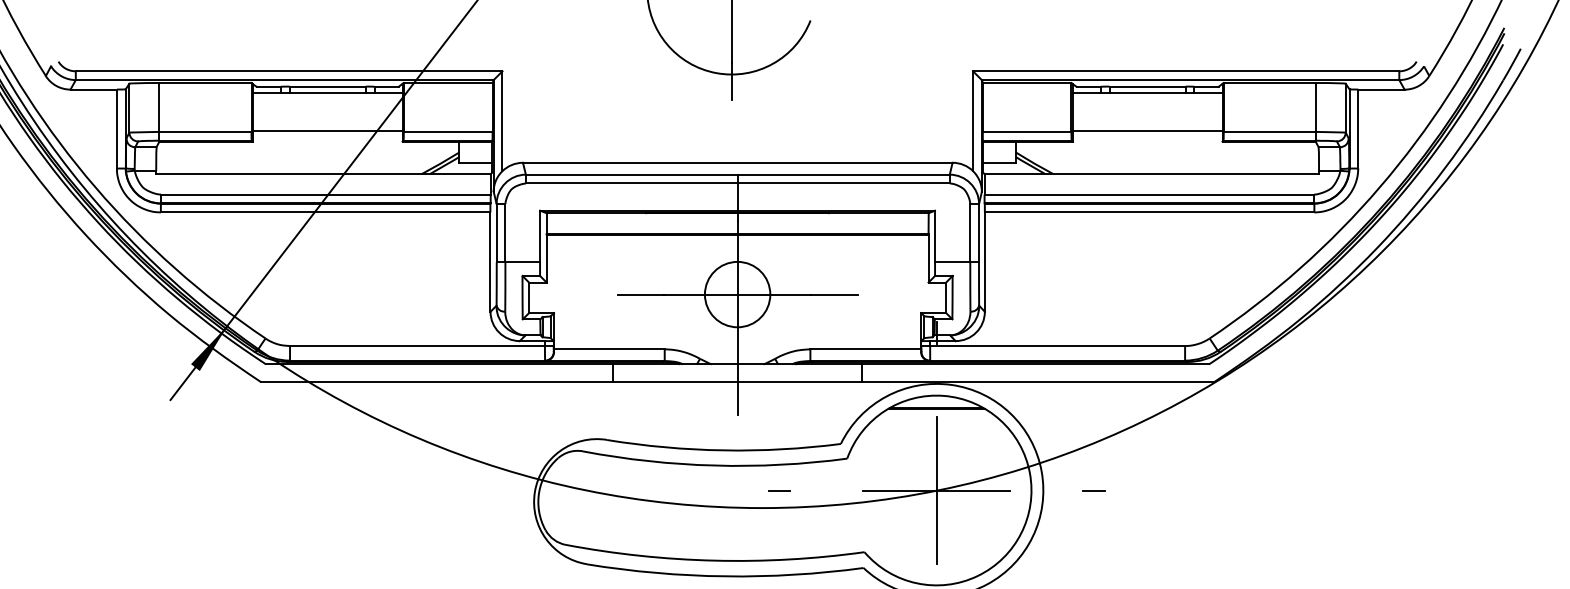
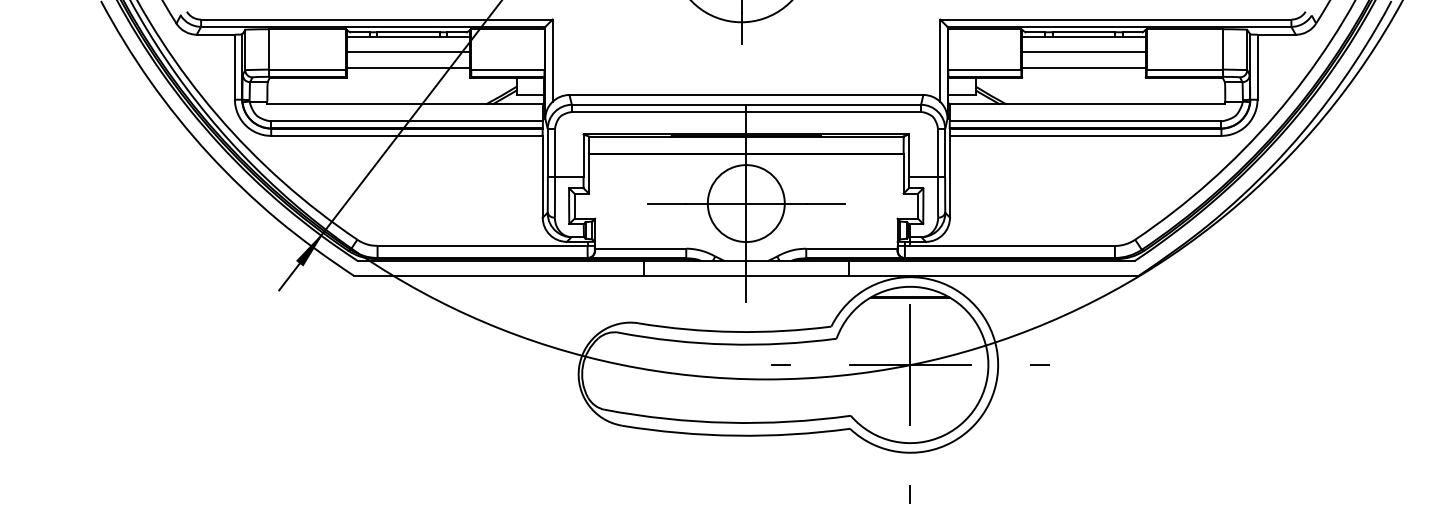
line: (327, 109) -> (408, 51), added
line: (1146, 109) -> (1083, 51), added
circle: (736, 294) -> (745, 203), size x1.43

